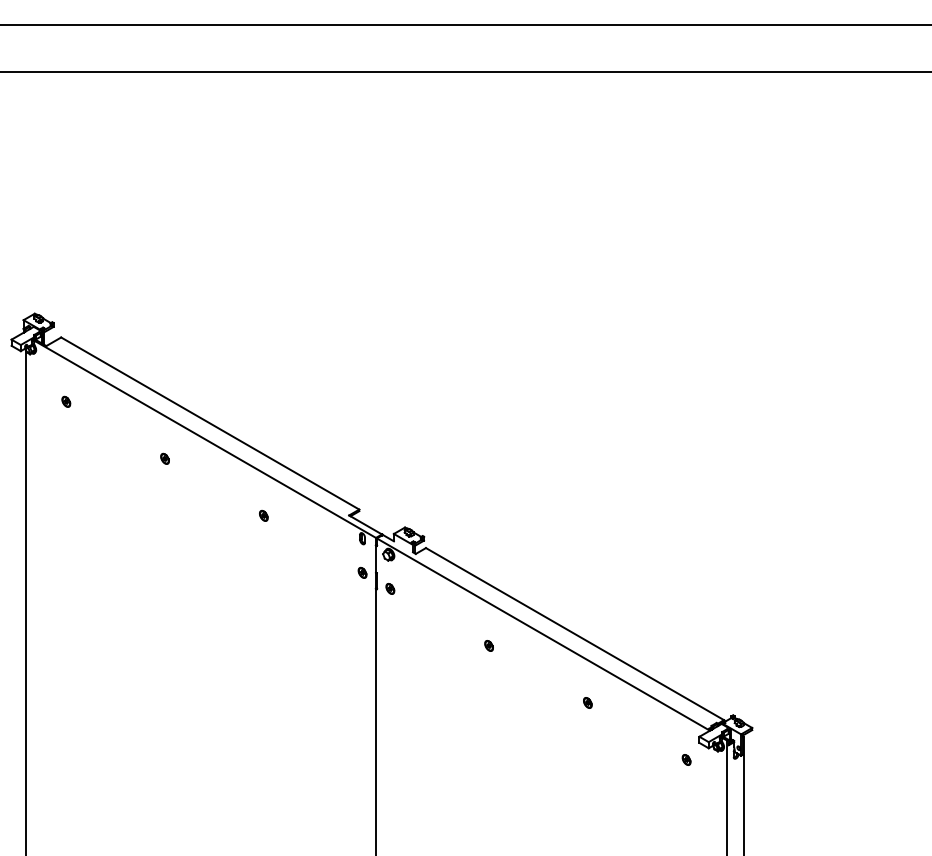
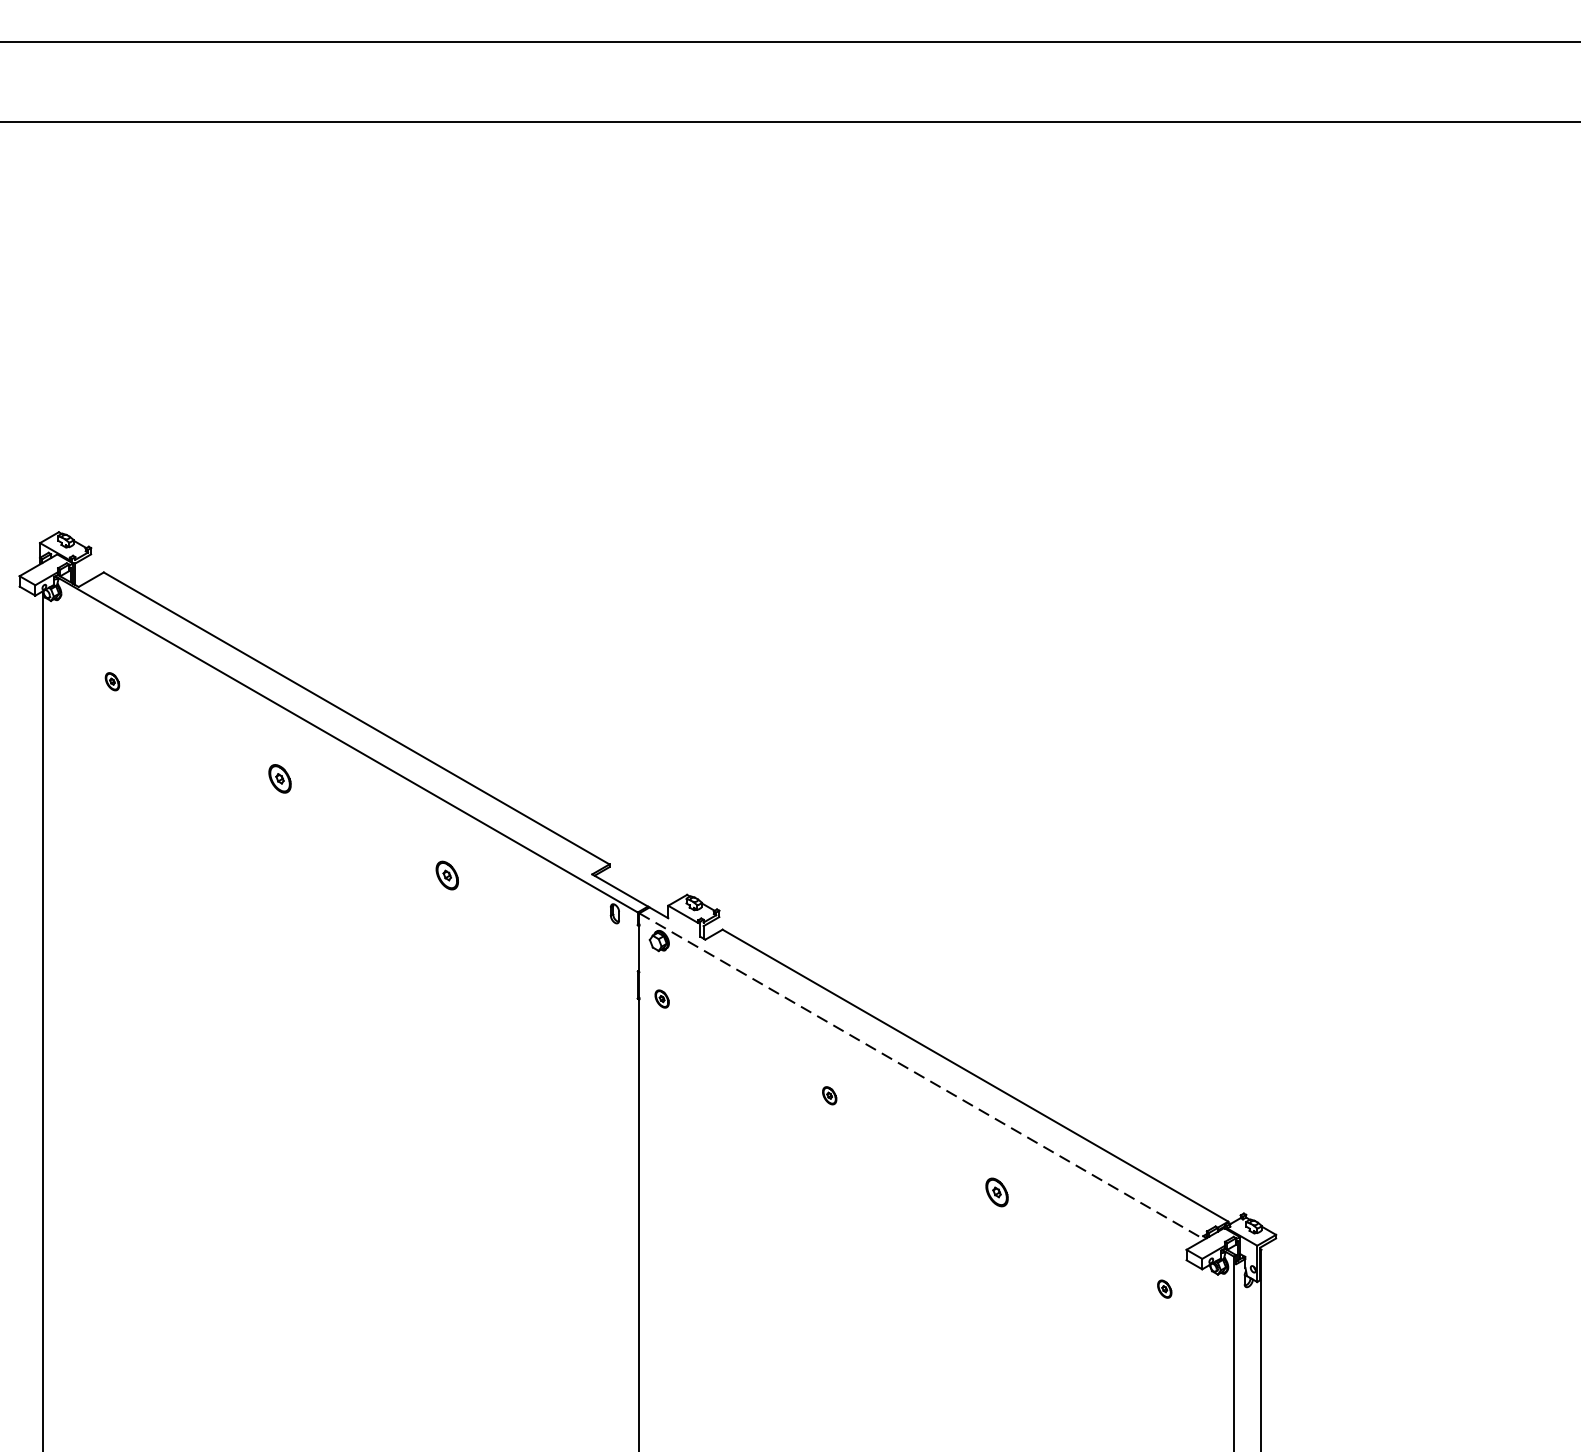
part: (164, 458) -> (279, 777), size x1.6
part: (263, 515) -> (446, 874), size x1.6
part: (362, 572) -> (614, 971), removed
line: (543, 634) -> (921, 1076), solid -> dashed
part: (587, 702) -> (996, 1191), size x1.6

